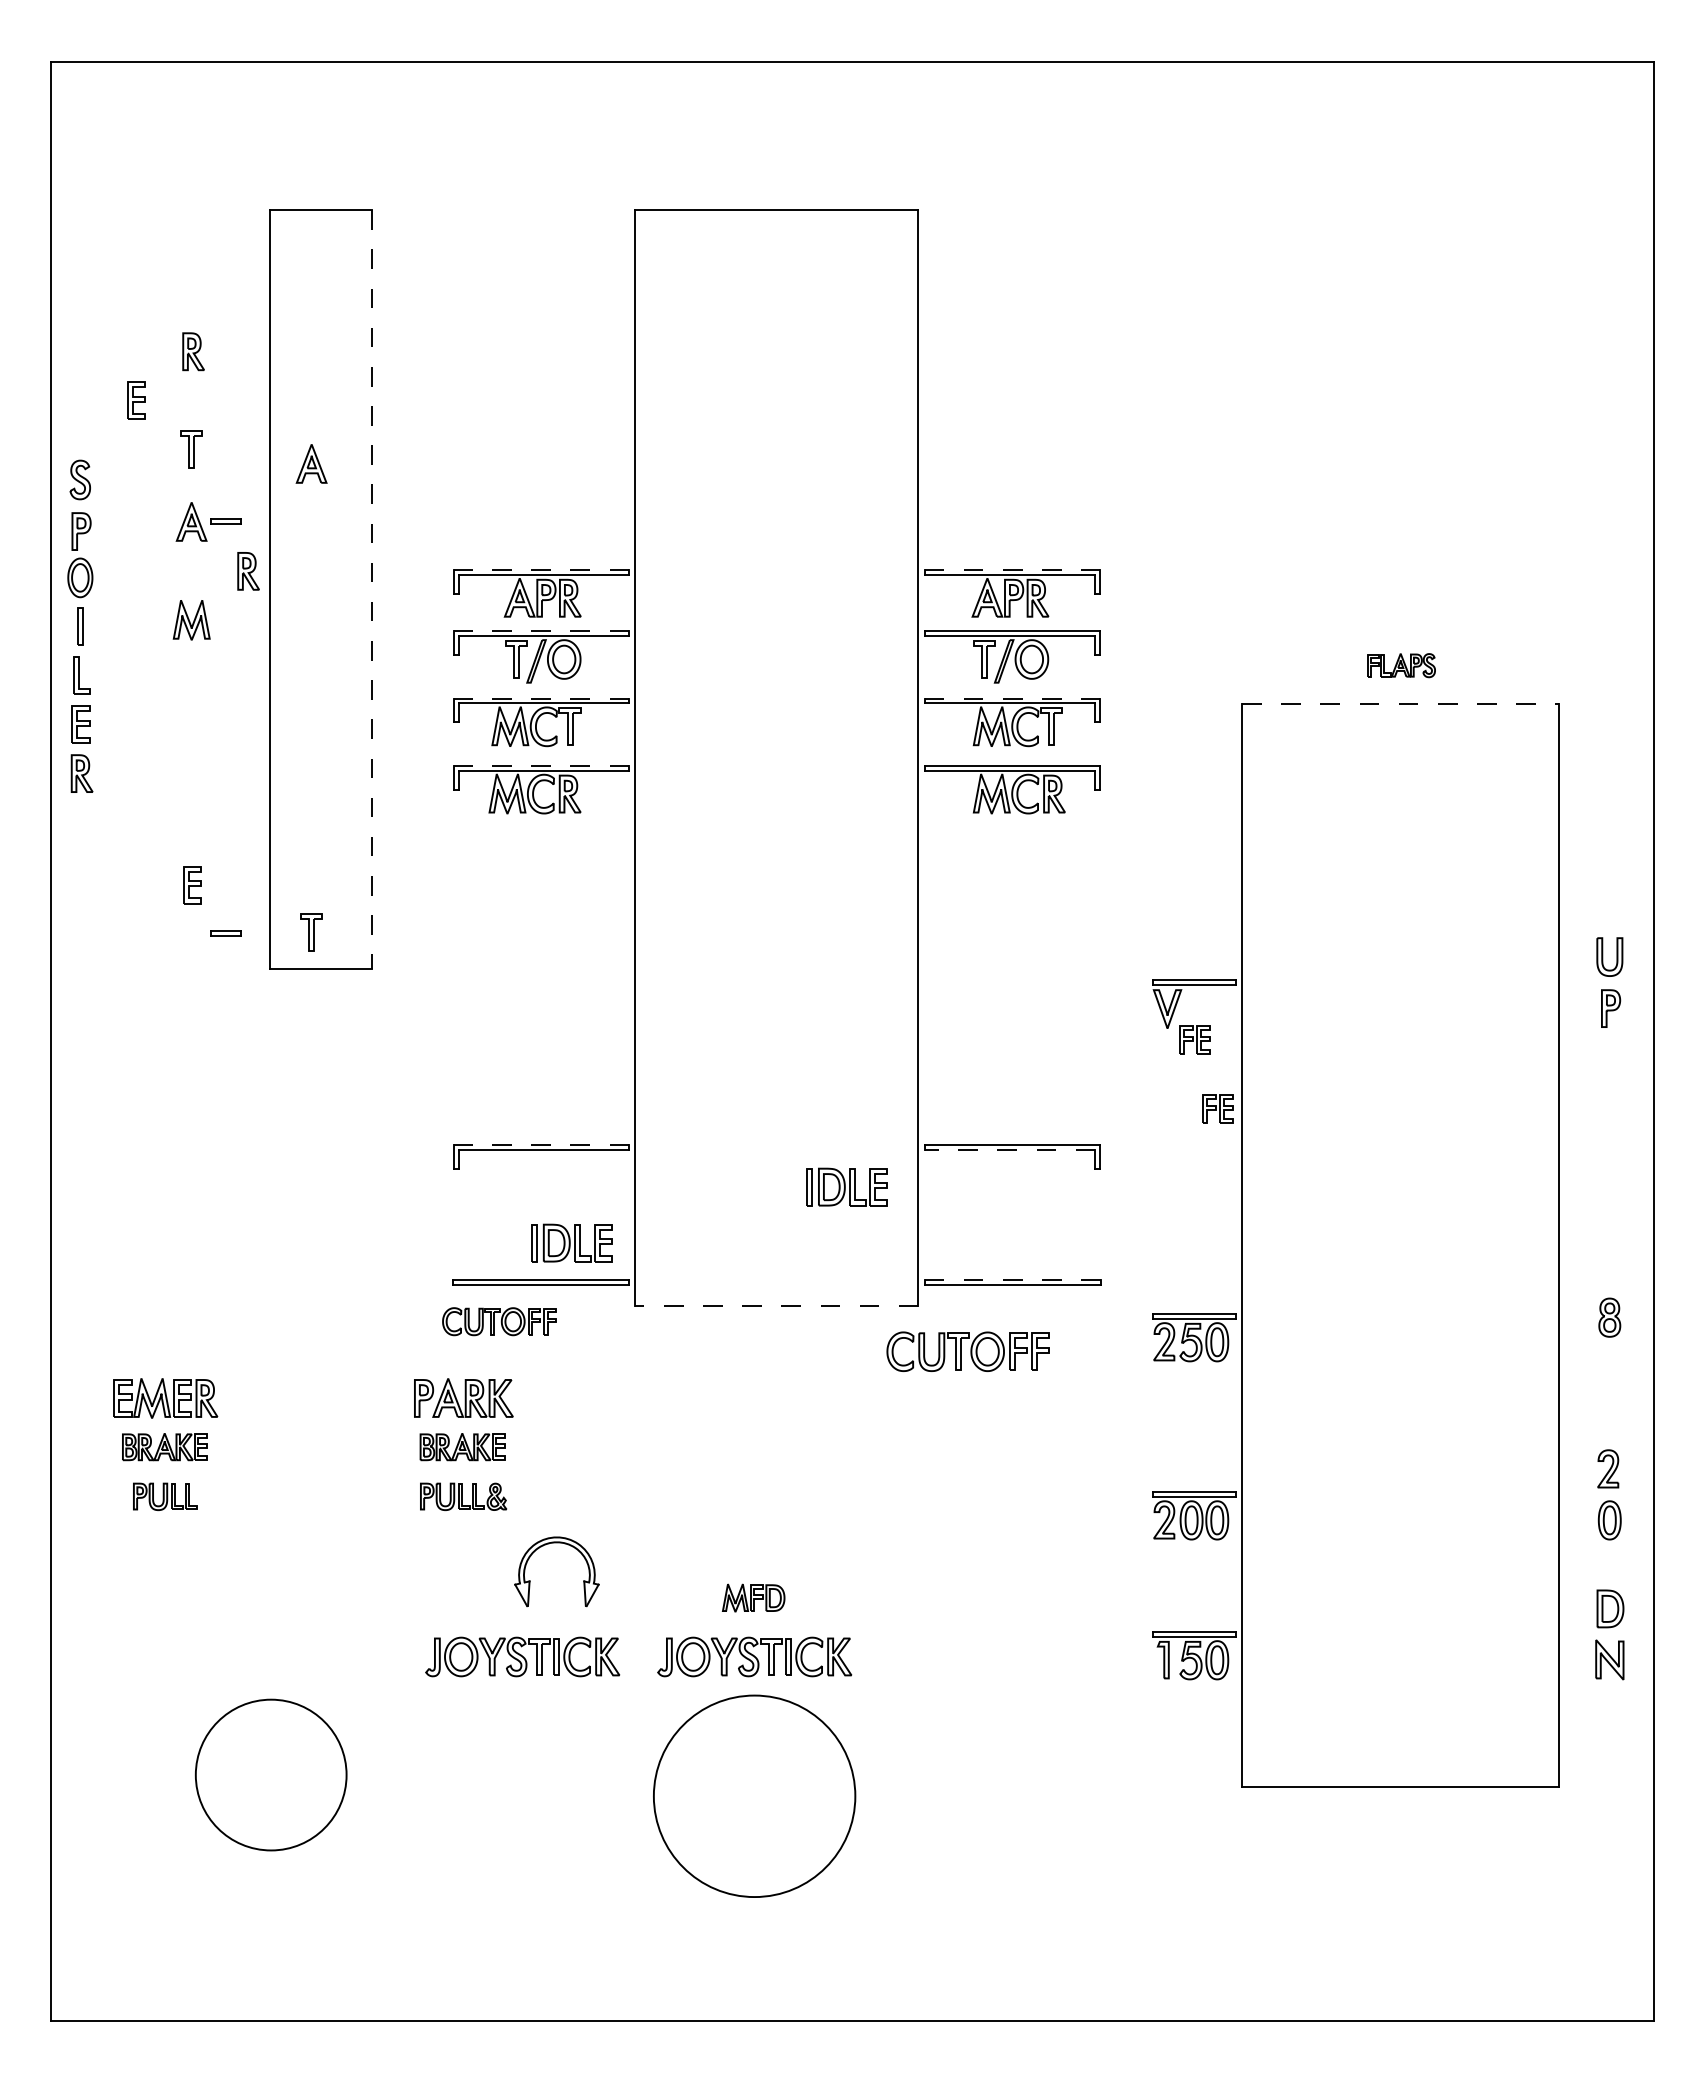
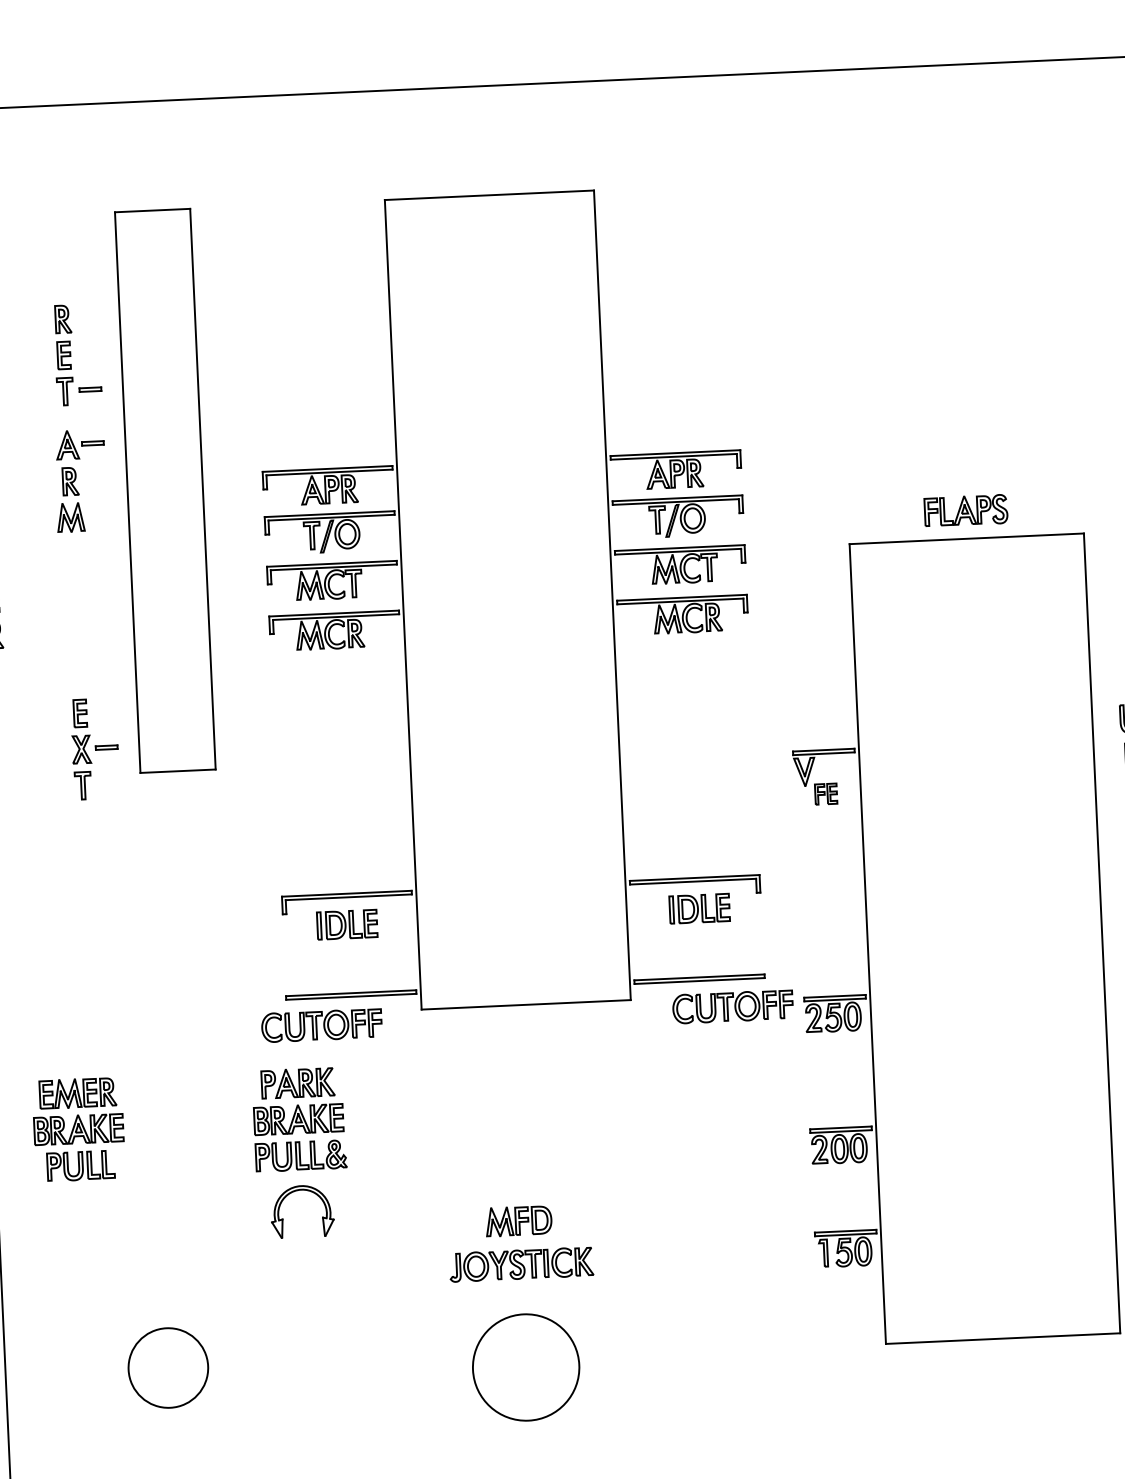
part: (136, 400) -> (64, 355), moved
part: (225, 448) -> (90, 389), added
part: (311, 463) -> (154, 397), removed
line: (541, 570) -> (327, 469), dashed -> solid
line: (1012, 570) -> (675, 453), dashed -> solid
part: (248, 571) -> (70, 481), moved
line: (371, 589) -> (202, 488), dashed -> solid
line: (541, 631) -> (329, 514), dashed -> solid
part: (1401, 665) -> (966, 510), size x1.67
line: (541, 698) -> (331, 563), dashed -> solid
line: (1012, 698) -> (679, 547), dashed -> solid
line: (1400, 703) -> (966, 538), dashed -> solid
line: (541, 765) -> (334, 613), dashed -> solid
part: (311, 932) -> (82, 786), moved
part: (191, 933) -> (81, 749), added
part: (1217, 1108) -> (845, 843), removed
line: (541, 1145) -> (346, 893), dashed -> solid
line: (1009, 1150) -> (692, 881), dashed -> solid
part: (846, 1186) -> (699, 908), moved
part: (571, 1242) -> (346, 924), moved
line: (1013, 1279) -> (700, 977), dashed -> solid
line: (776, 1306) -> (525, 1004), dashed -> solid
part: (499, 1321) -> (321, 1025), size x1.43
part: (967, 1351) -> (732, 1006), moved
part: (164, 1446) -> (78, 1128), size x1.43
part: (462, 1446) -> (298, 1118), size x1.43
part: (165, 1496) -> (80, 1165), size x1.43
part: (463, 1496) -> (301, 1155), size x1.43
part: (530, 1580) -> (283, 1218), moved
part: (753, 1597) -> (518, 1220), size x1.43
part: (522, 1656) -> (350, 1272), removed
circle: (271, 1774) -> (168, 1367), size x0.71
circle: (754, 1796) -> (526, 1367), size x0.71

